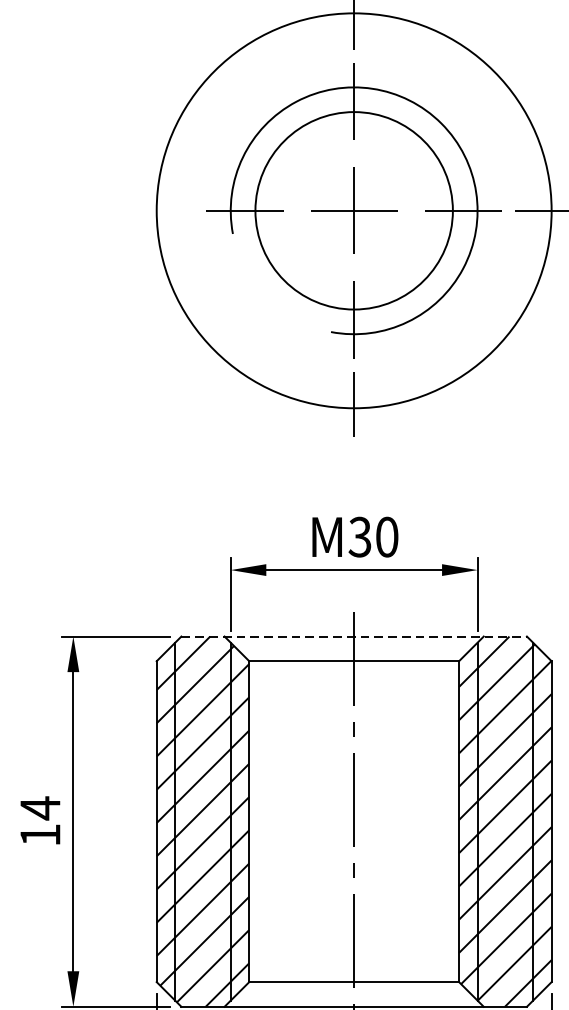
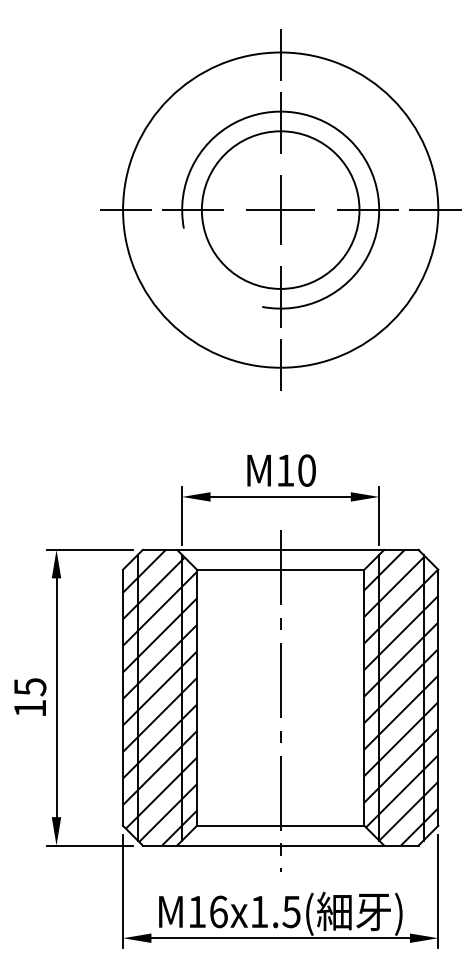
line: (159, 211) -> (125, 210), added
text: (360, 536) -> (285, 470), M30 -> M10
line: (353, 635) -> (280, 549), dashed -> solid
text: (40, 807) -> (30, 686), 14 -> 15

